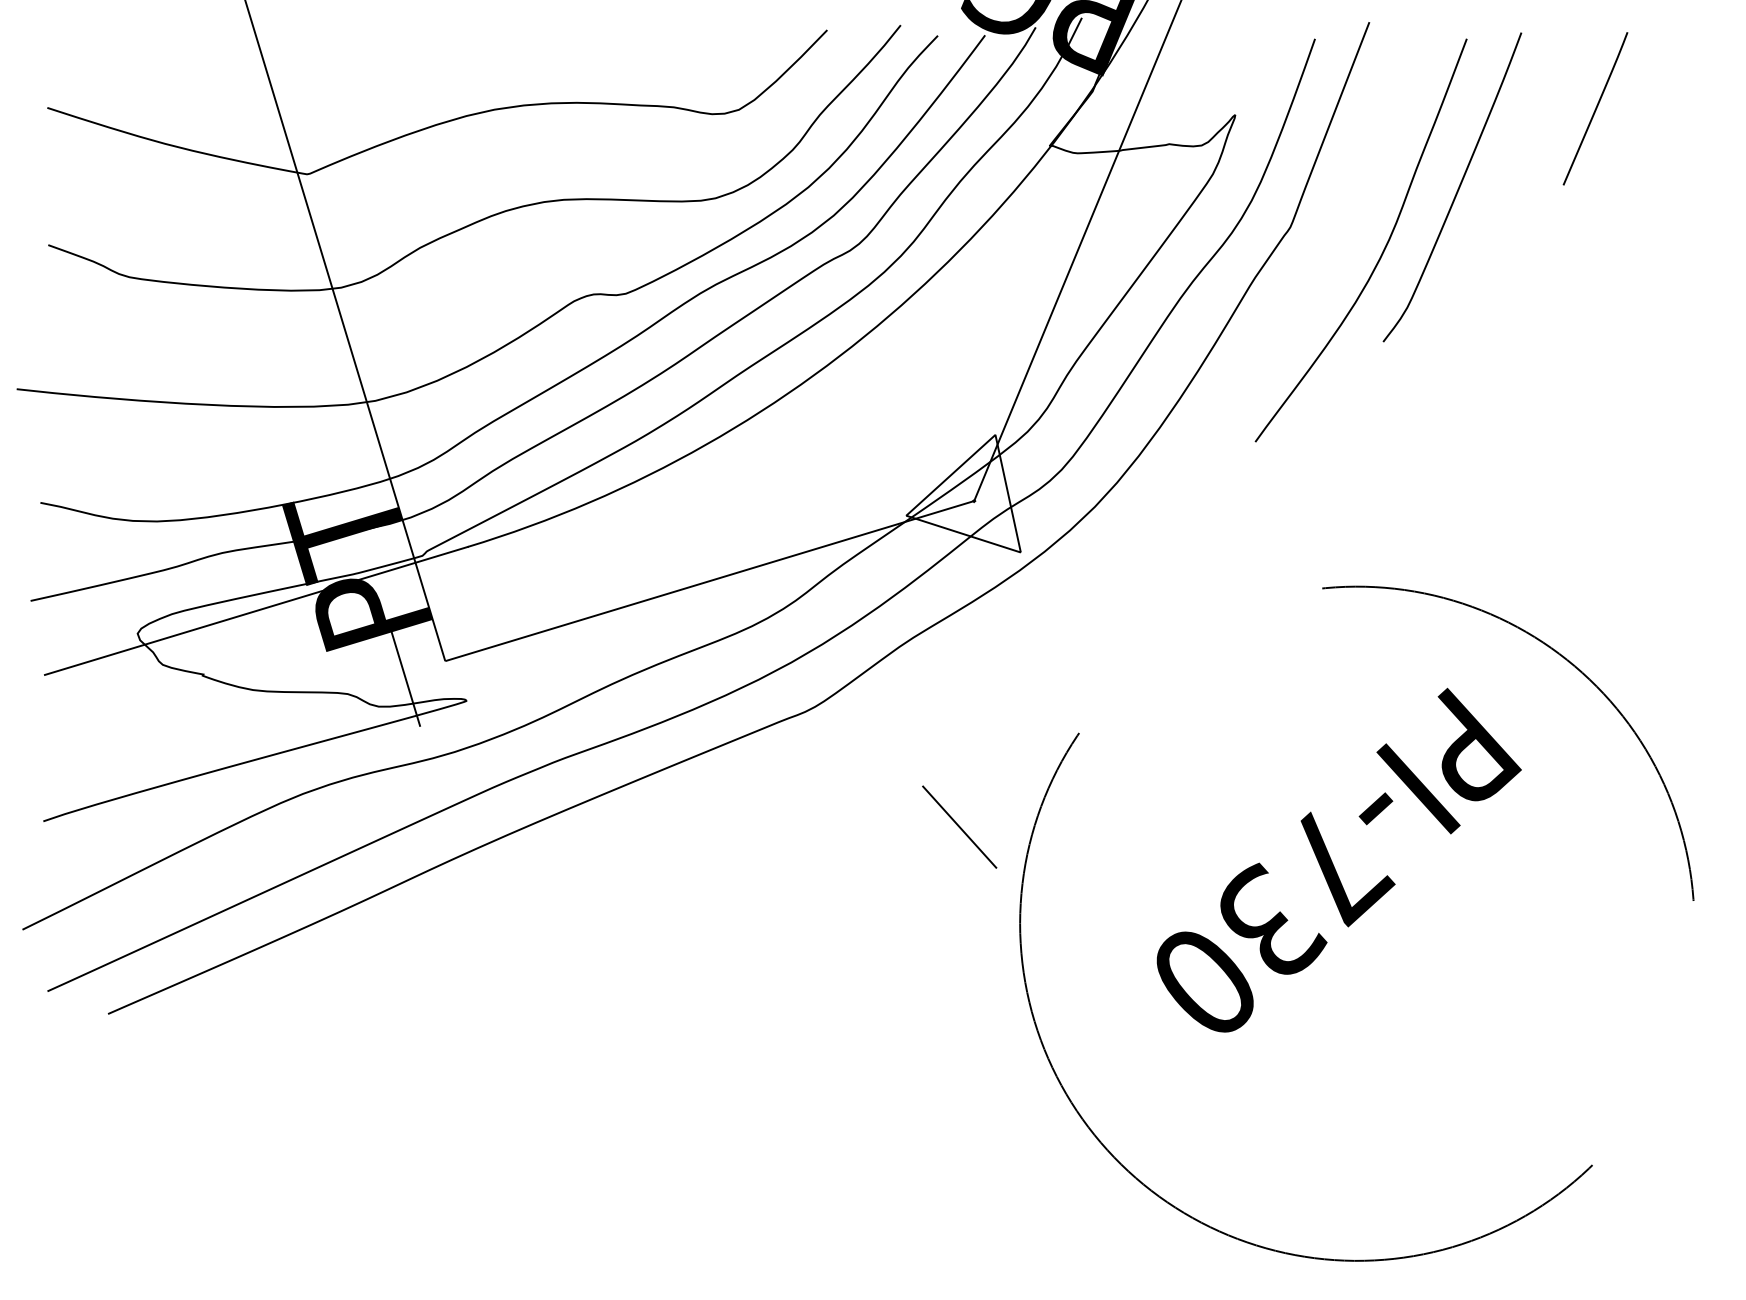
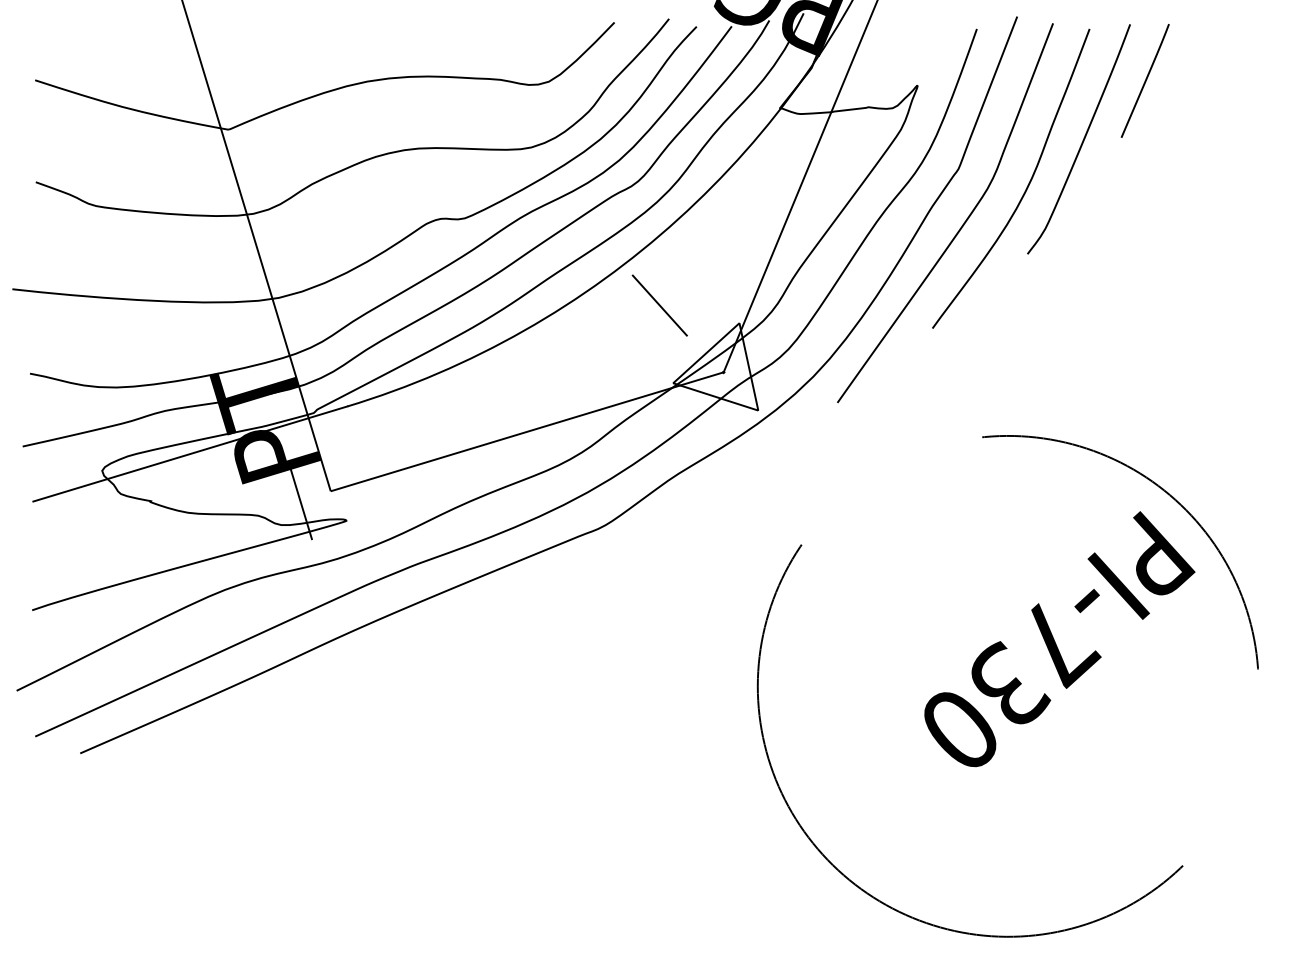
line: (1594, 108) -> (1144, 80), moved
curve: (1294, 303) -> (961, 225), added
line: (959, 827) -> (659, 305), moved
text: (1338, 860) -> (1059, 639), moved

